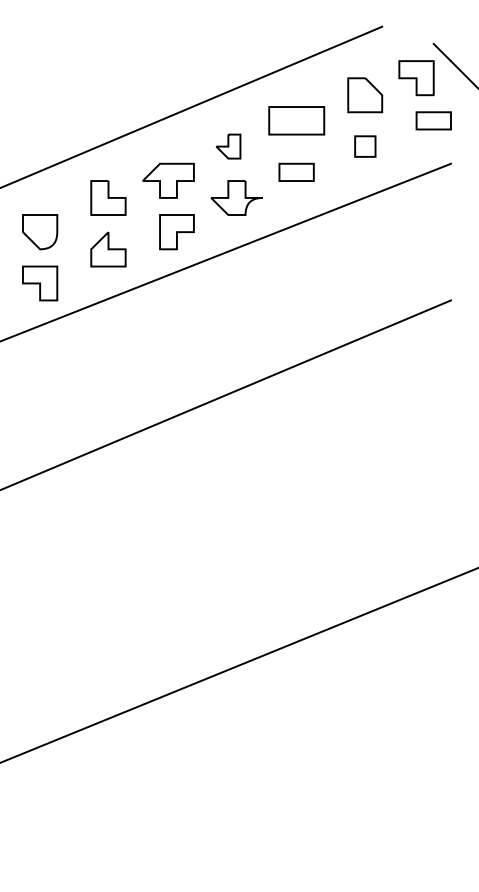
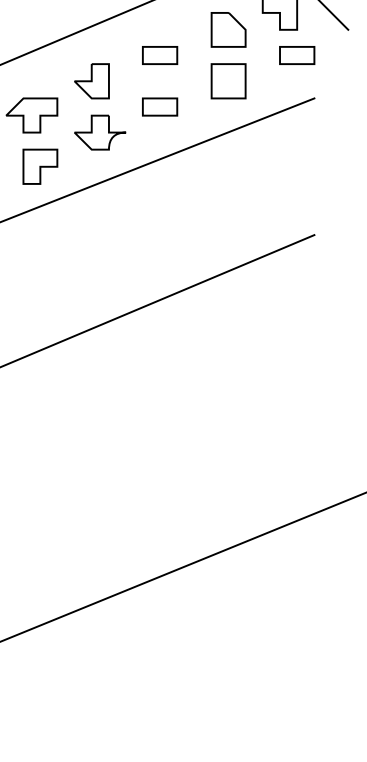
part: (296, 120) -> (159, 55), size x0.62
part: (228, 146) -> (91, 81), size x1.43
part: (365, 146) -> (228, 81), size x1.67

